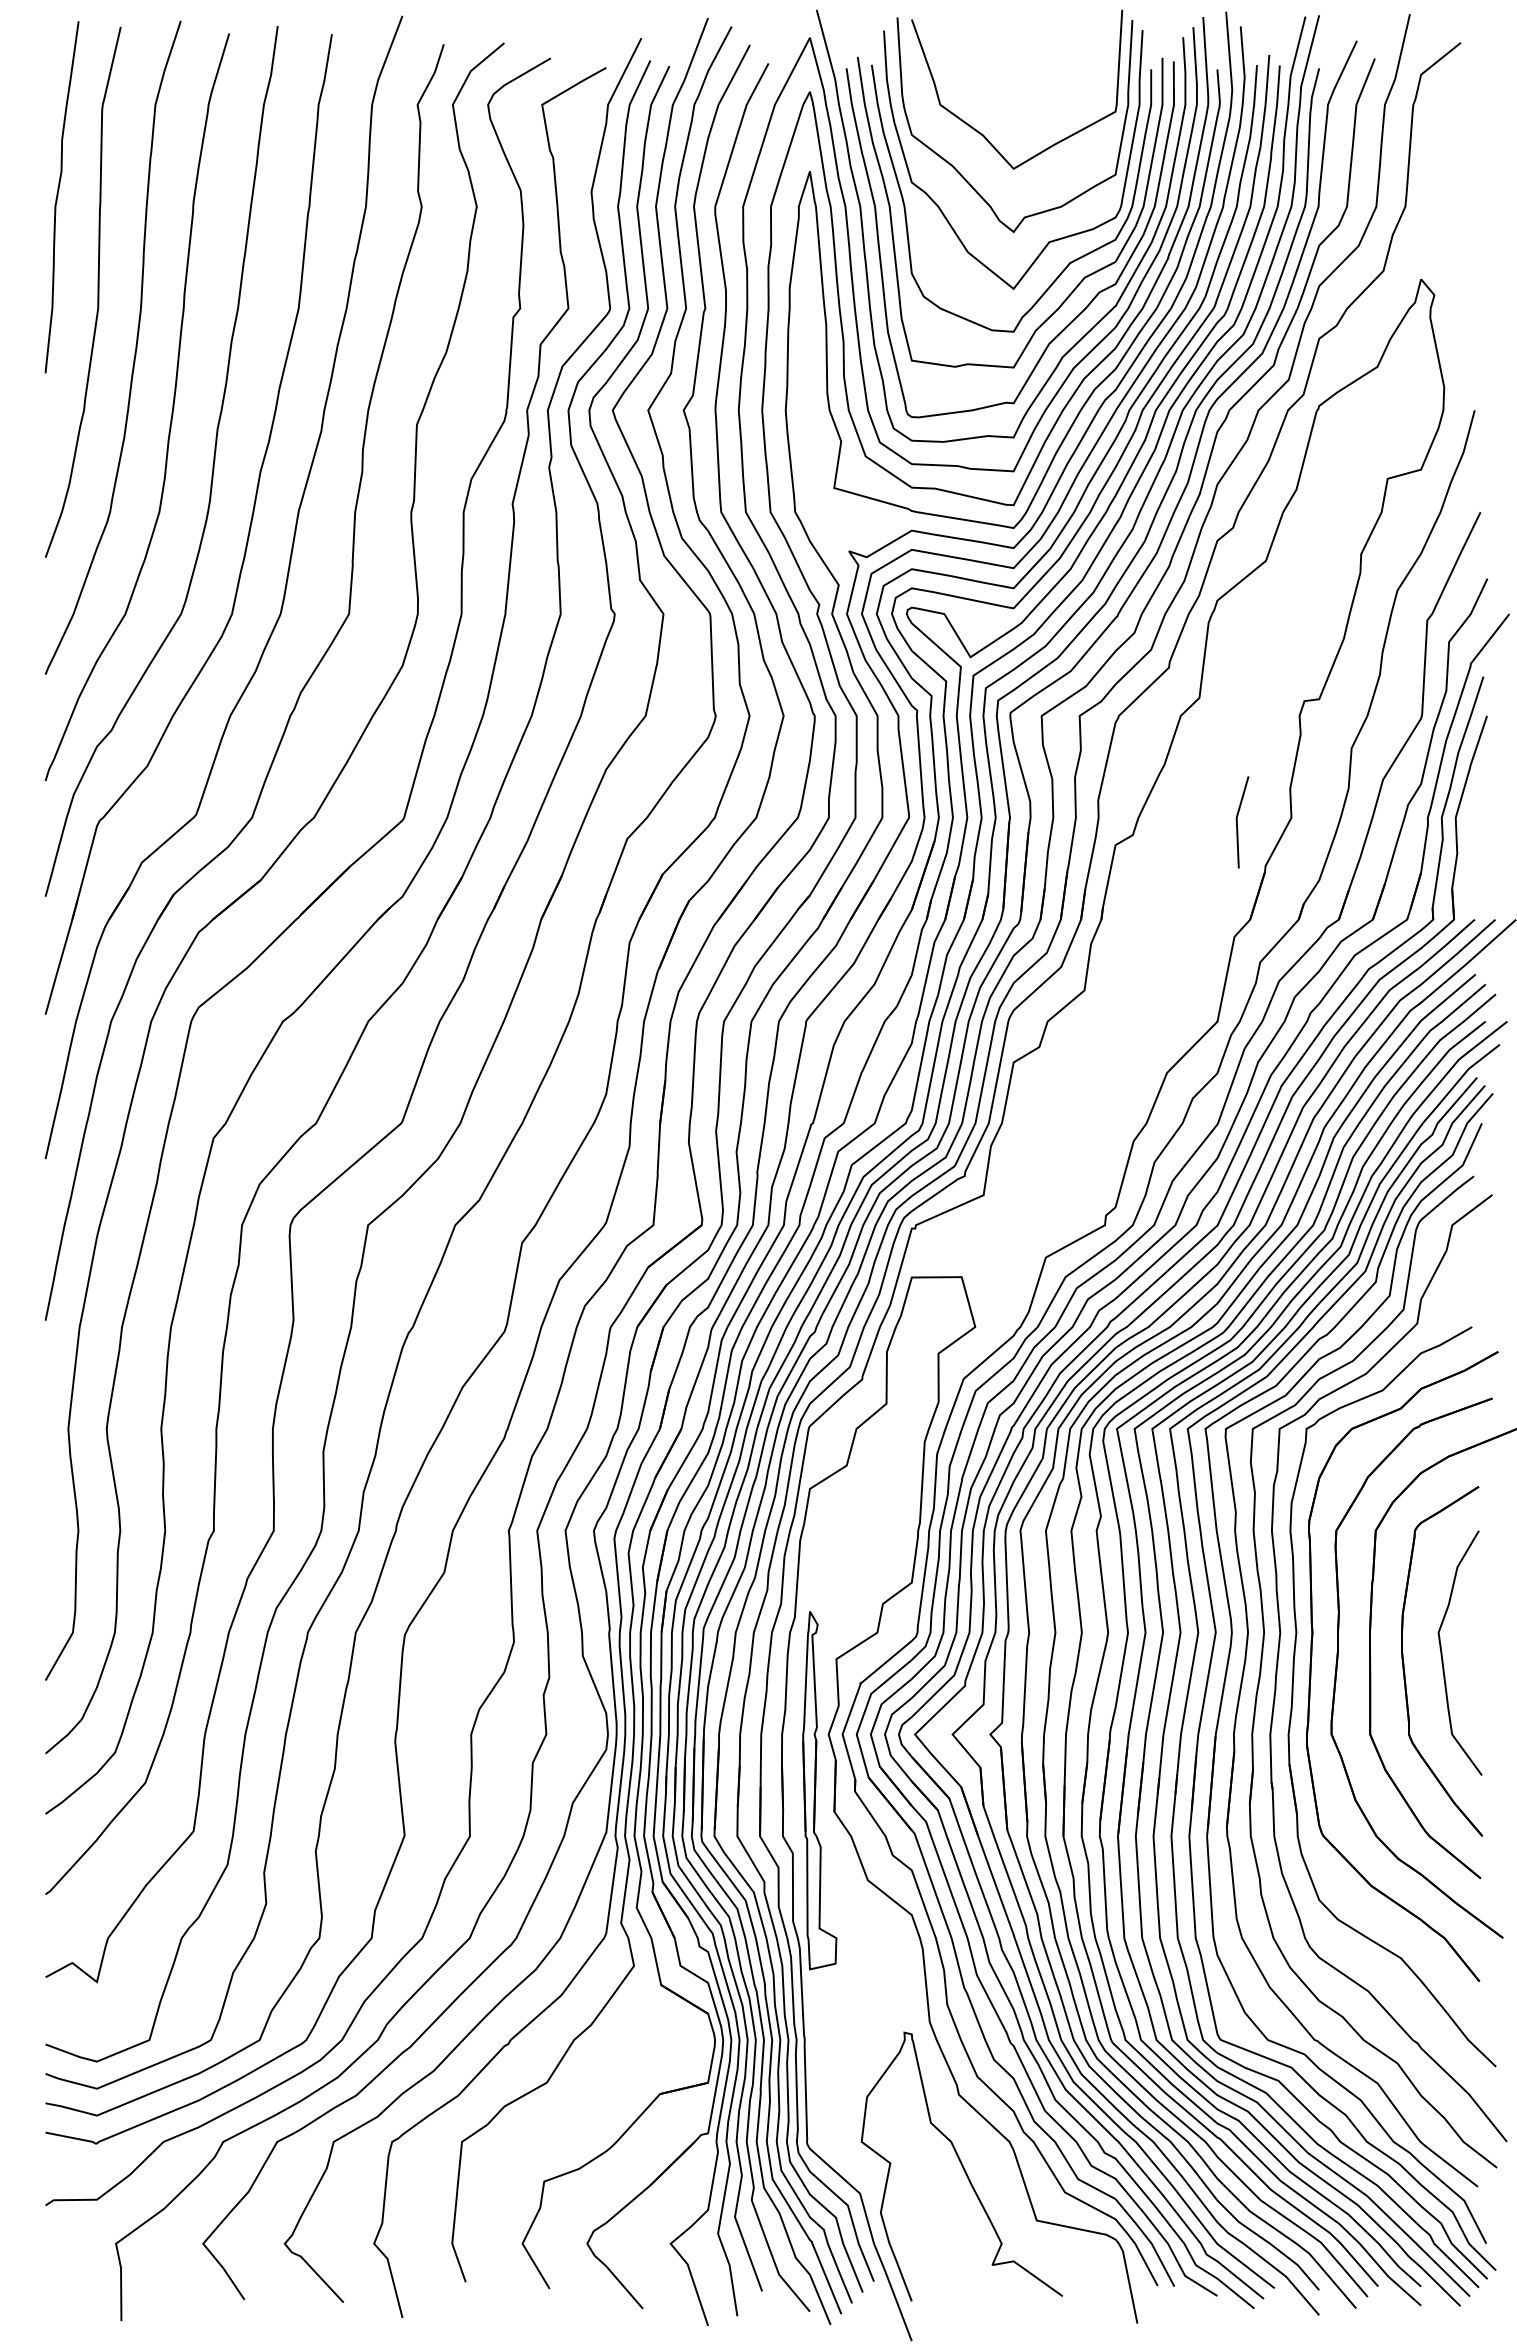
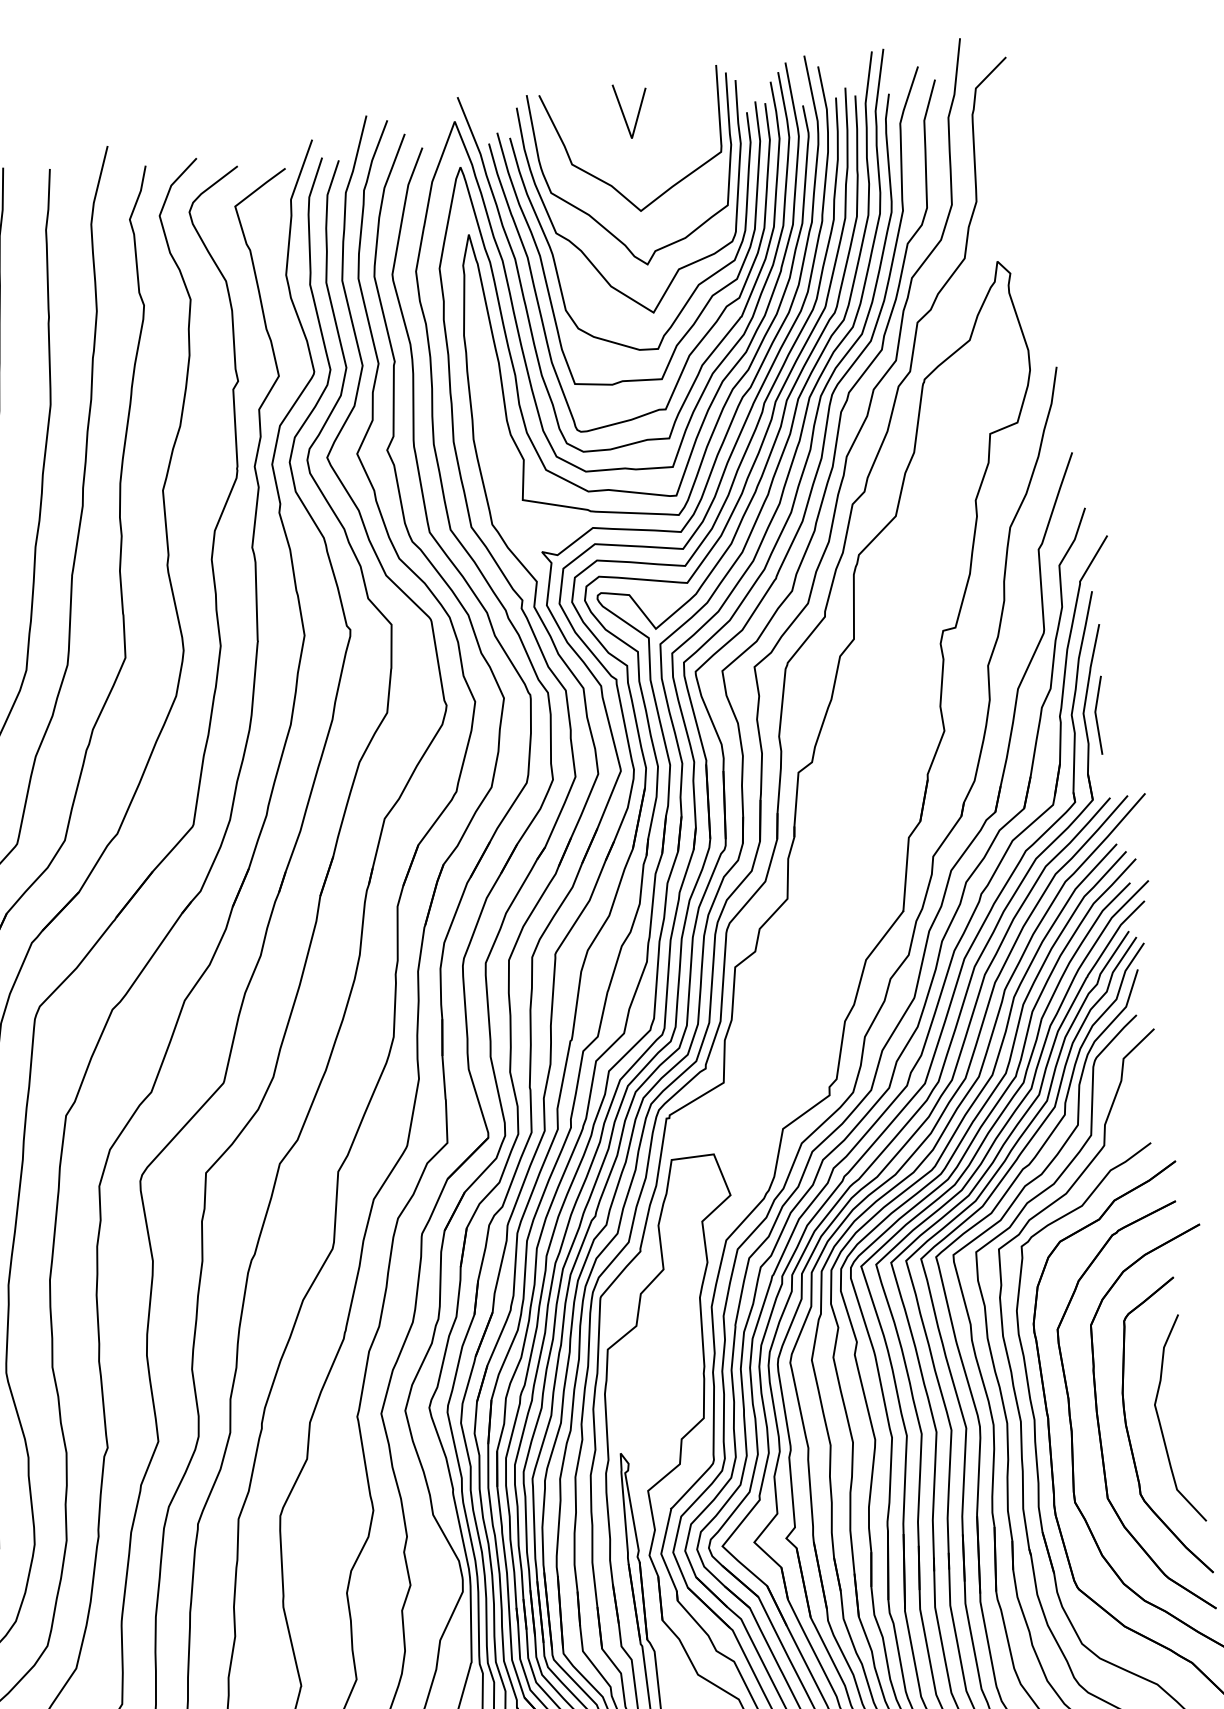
line: (1024, 53) -> (638, 112), added
line: (1237, 822) -> (1096, 716), moved

